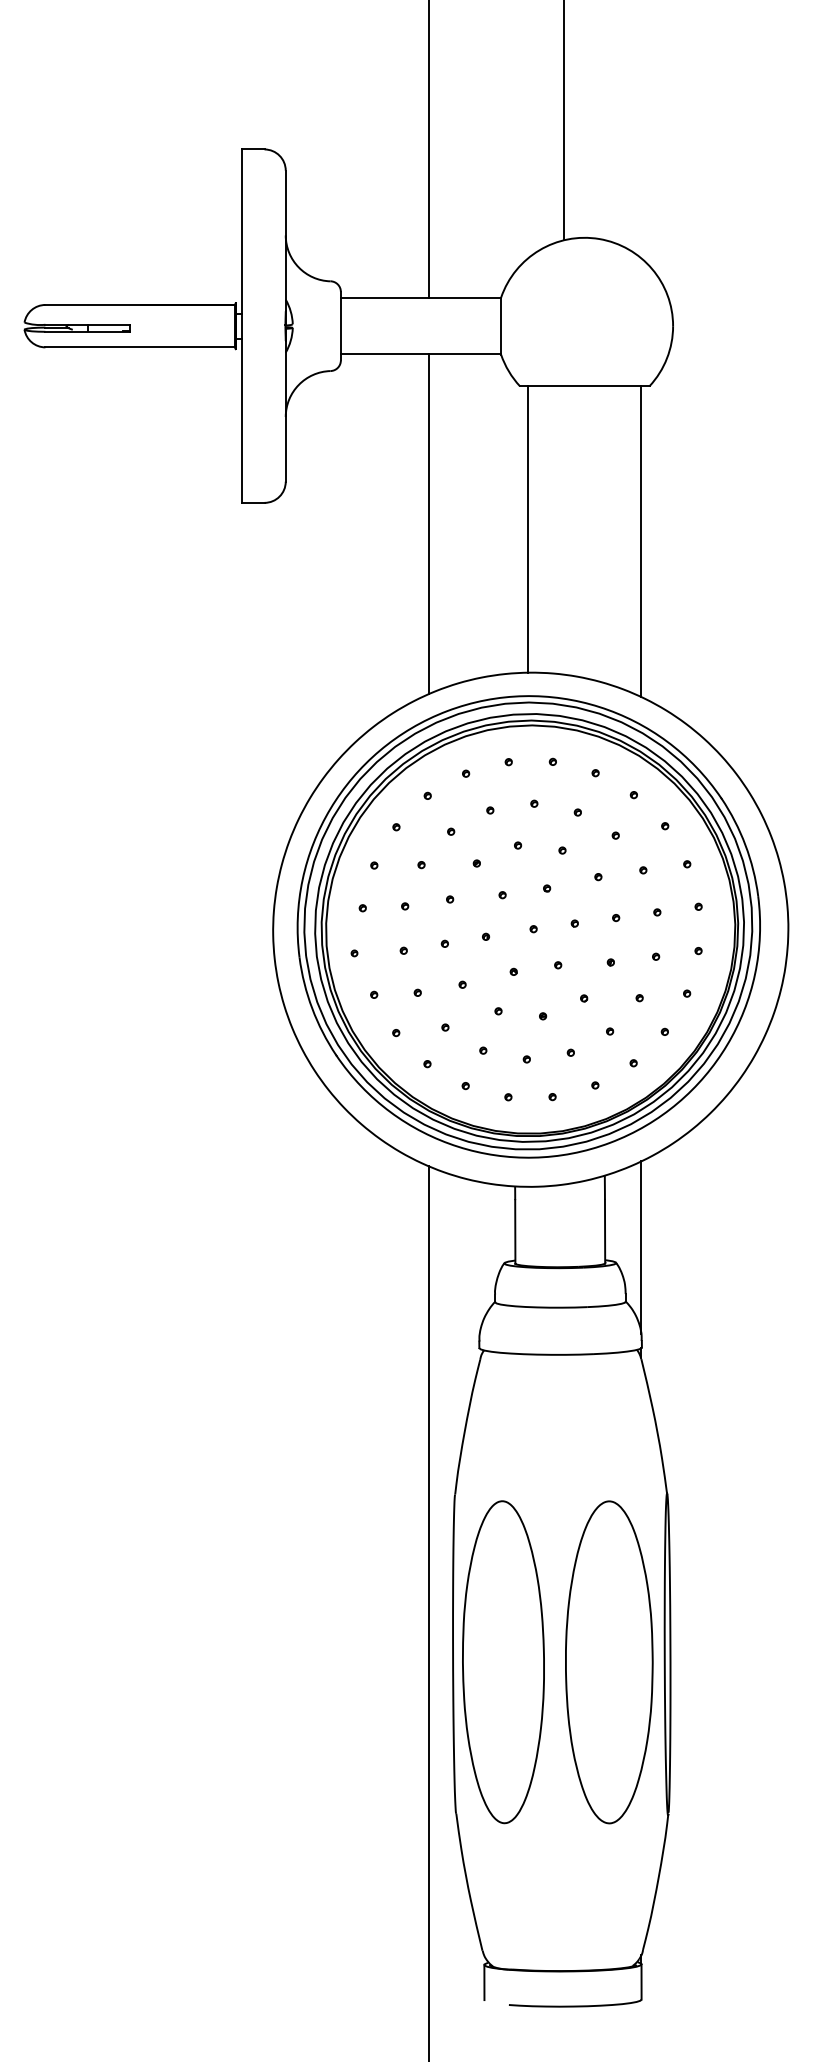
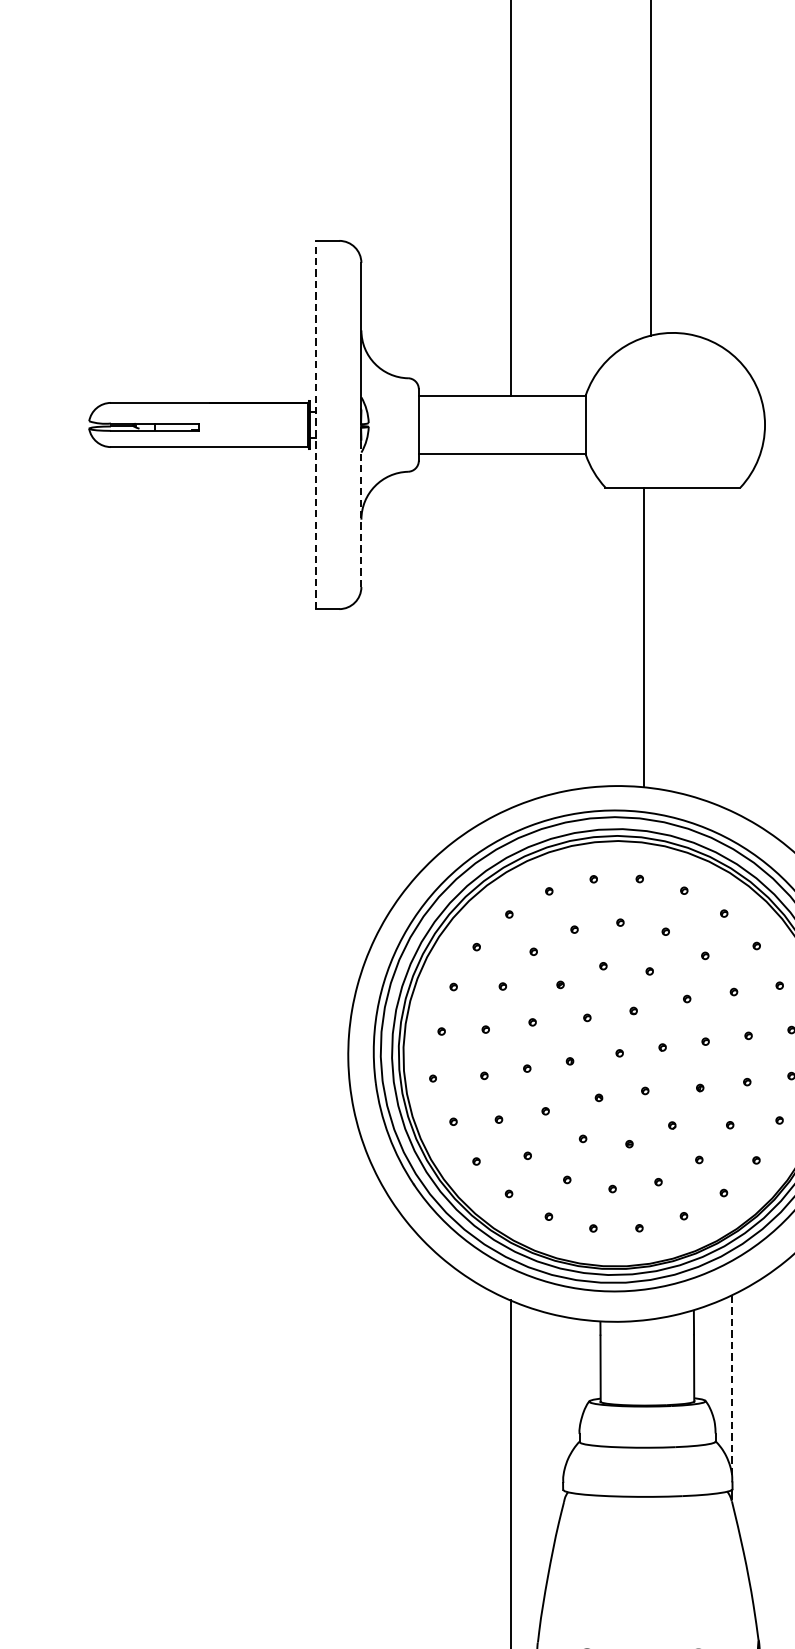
line: (241, 326) -> (315, 425), solid -> dashed
line: (285, 410) -> (361, 512), solid -> dashed
line: (429, 524) -> (511, 631), removed
line: (528, 529) -> (644, 636), moved
line: (641, 541) -> (732, 649), removed
line: (641, 1247) -> (732, 1385), solid -> dashed

